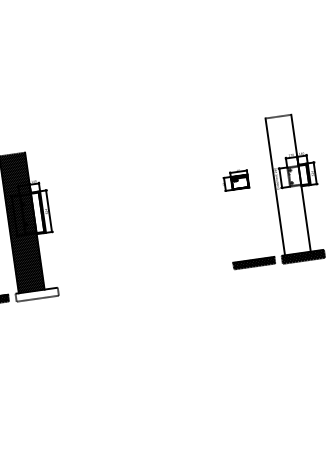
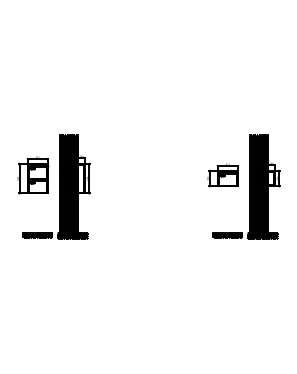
part: (235, 180) -> (222, 175), size x1.67
hatch: (288, 185) -> (259, 184), added
hatch: (36, 294) -> (72, 235), added

